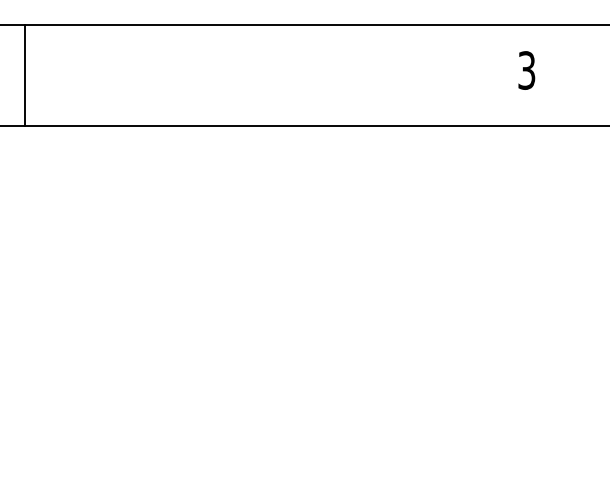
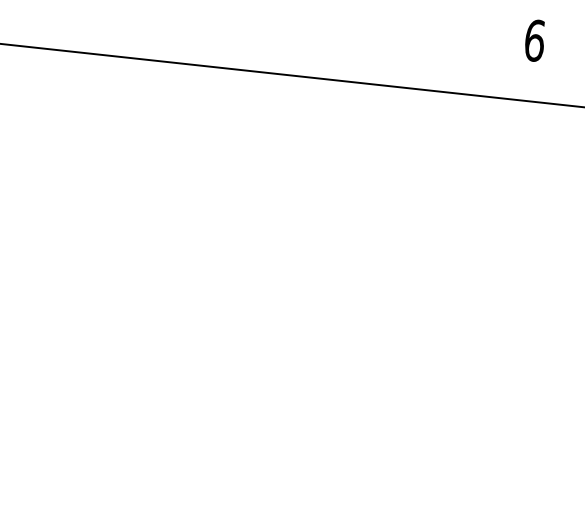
text: (526, 70) -> (534, 40), 3 -> 6

